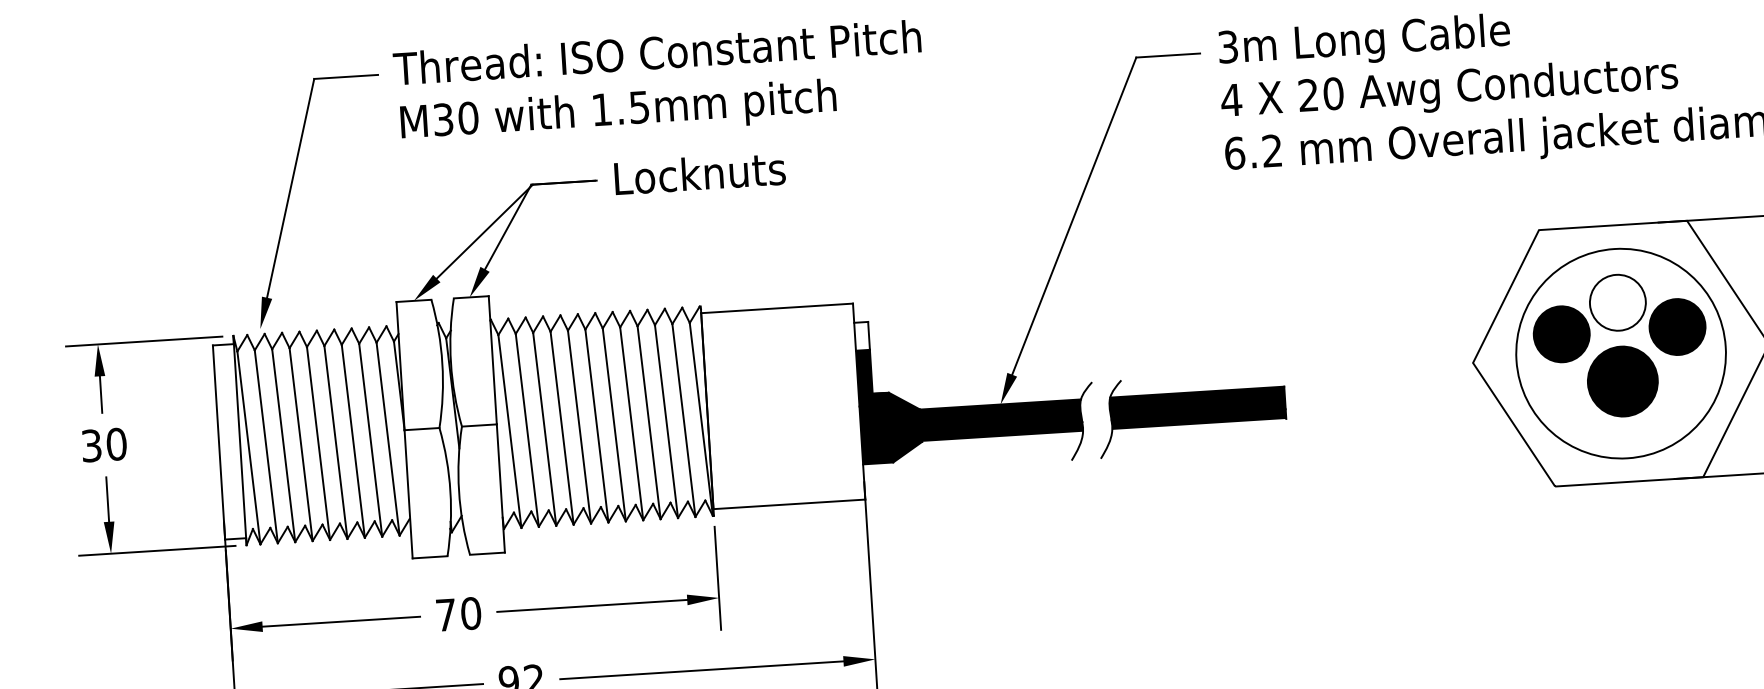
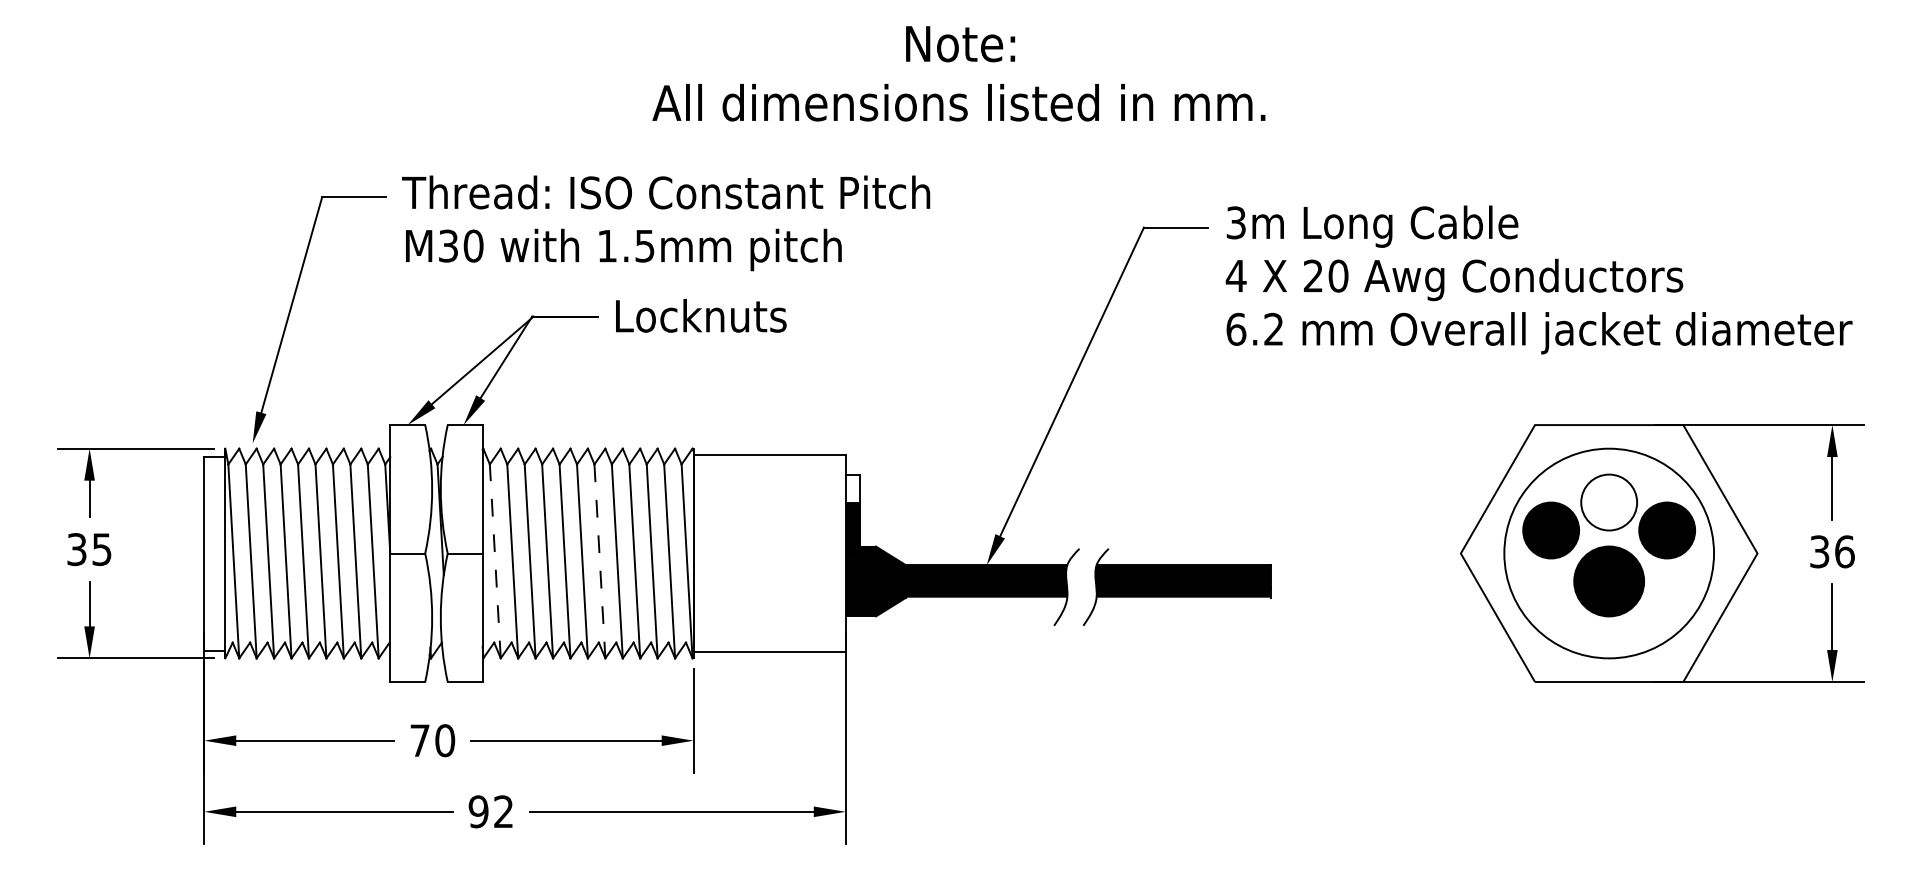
line: (613, 425) -> (599, 561), solid -> dashed
line: (510, 430) -> (495, 560), solid -> dashed
text: (116, 444) -> (101, 549), 30 -> 35

